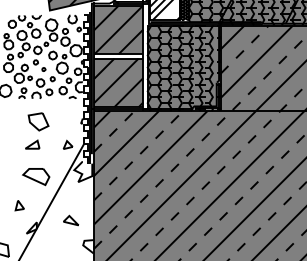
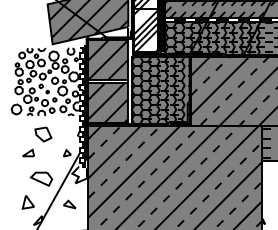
part: (32, 144) -> (28, 152), moved
part: (18, 205) -> (27, 202), size x1.67
part: (70, 220) -> (69, 204), moved

